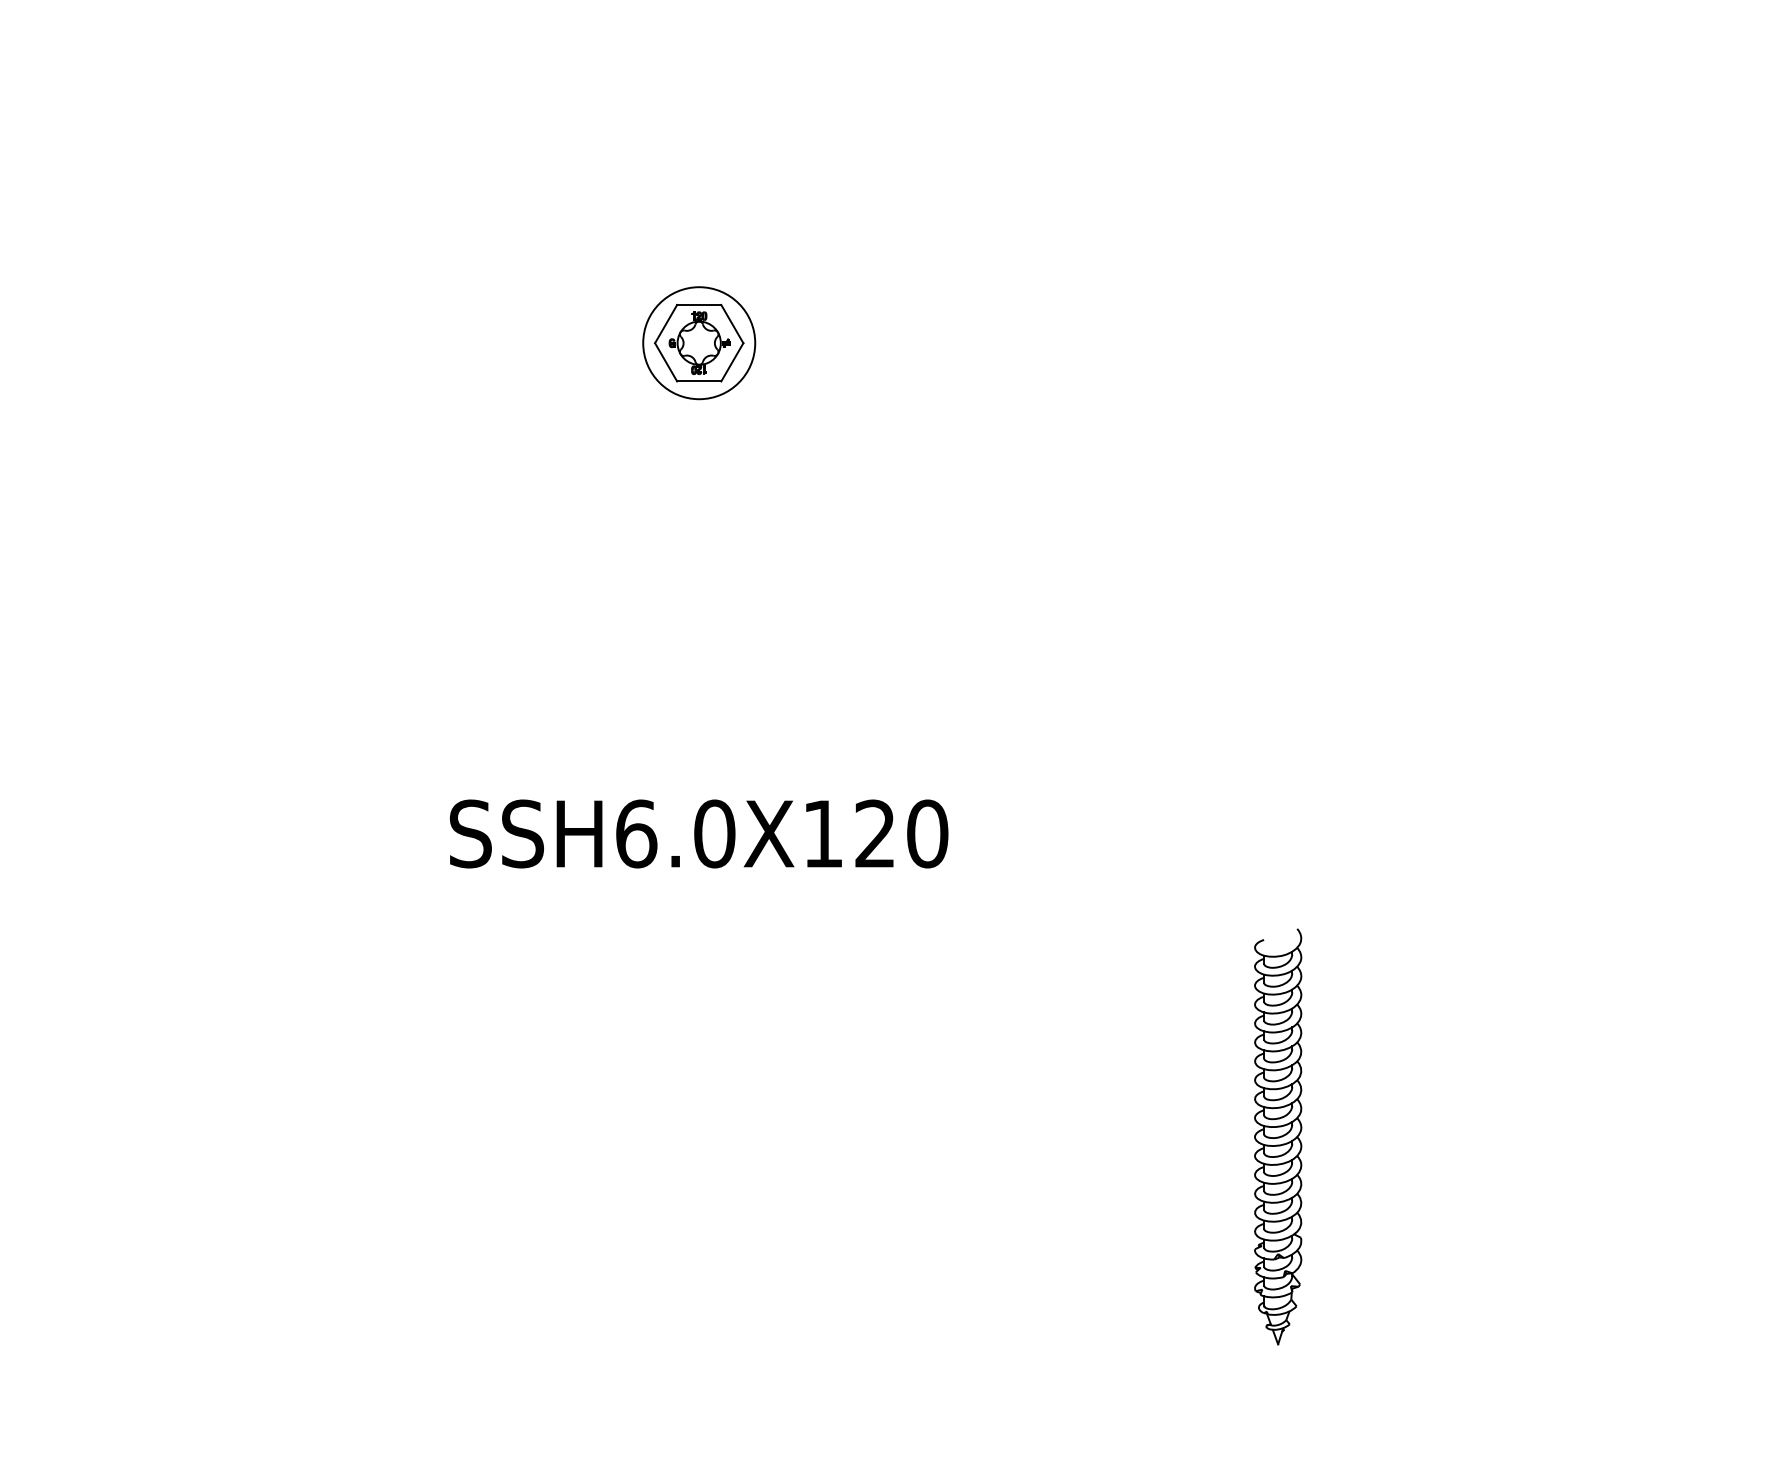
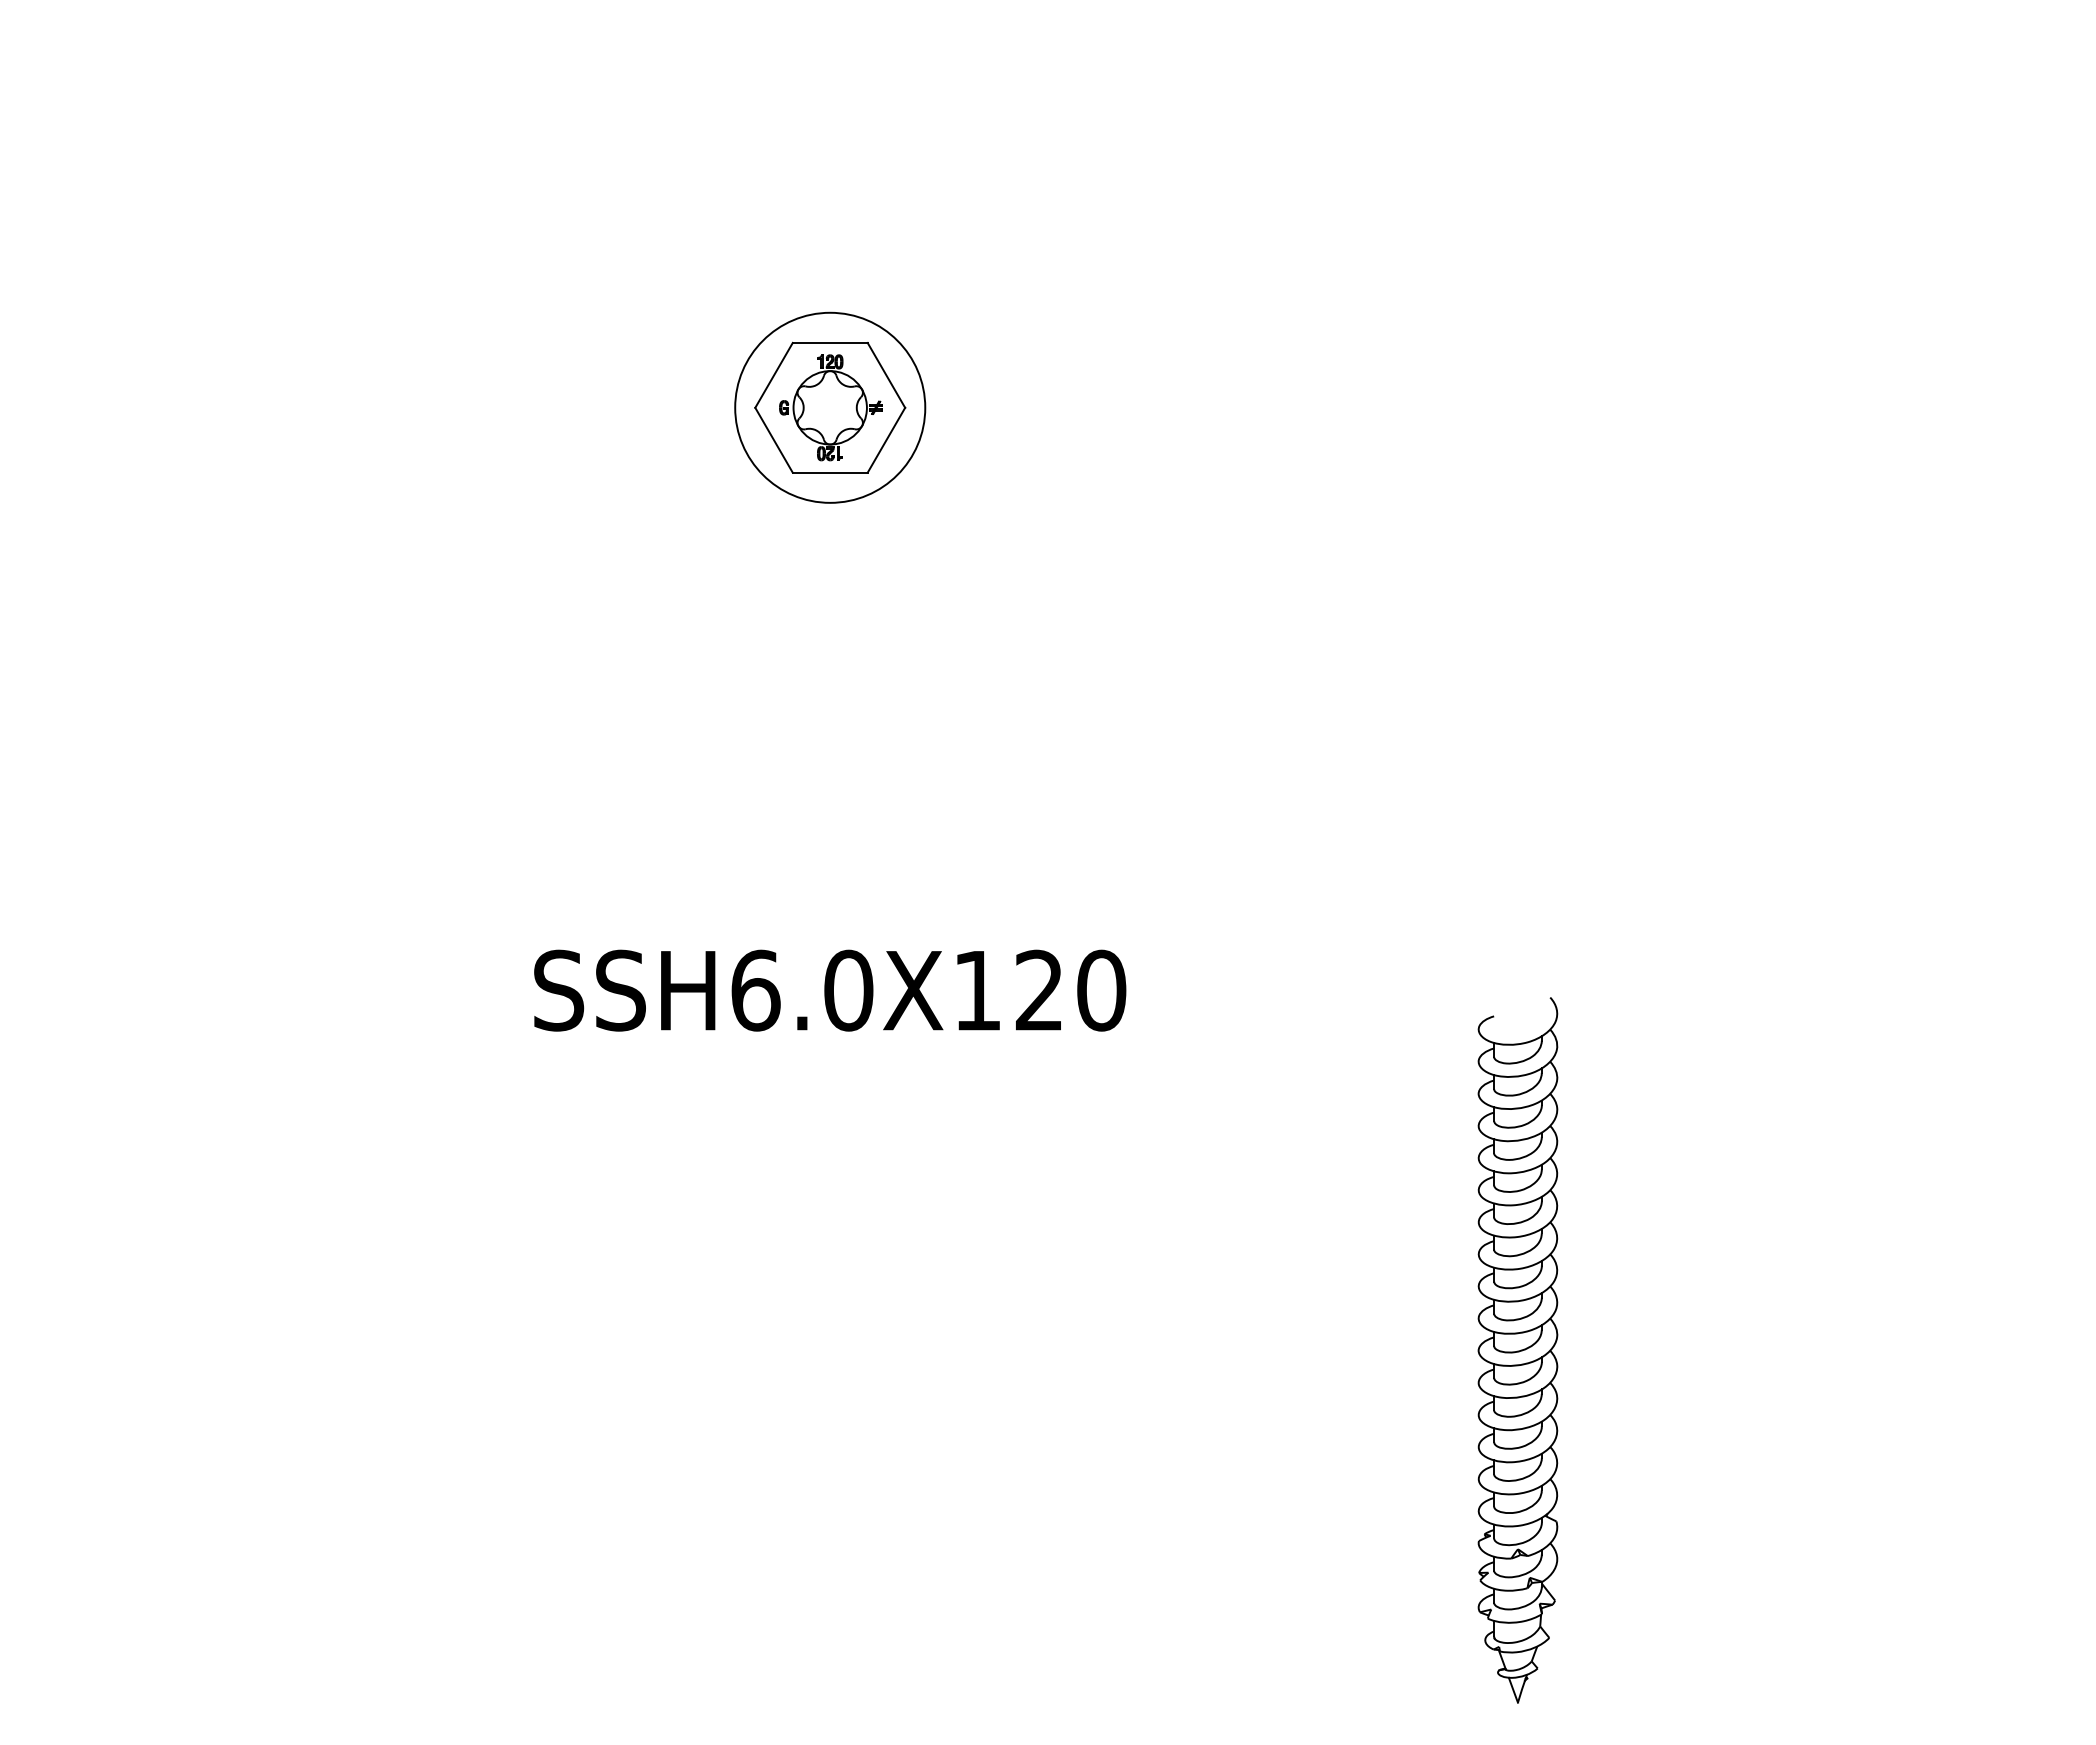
part: (699, 343) -> (830, 407), size x1.43
part: (1277, 1136) -> (1517, 1350), size x1.43

